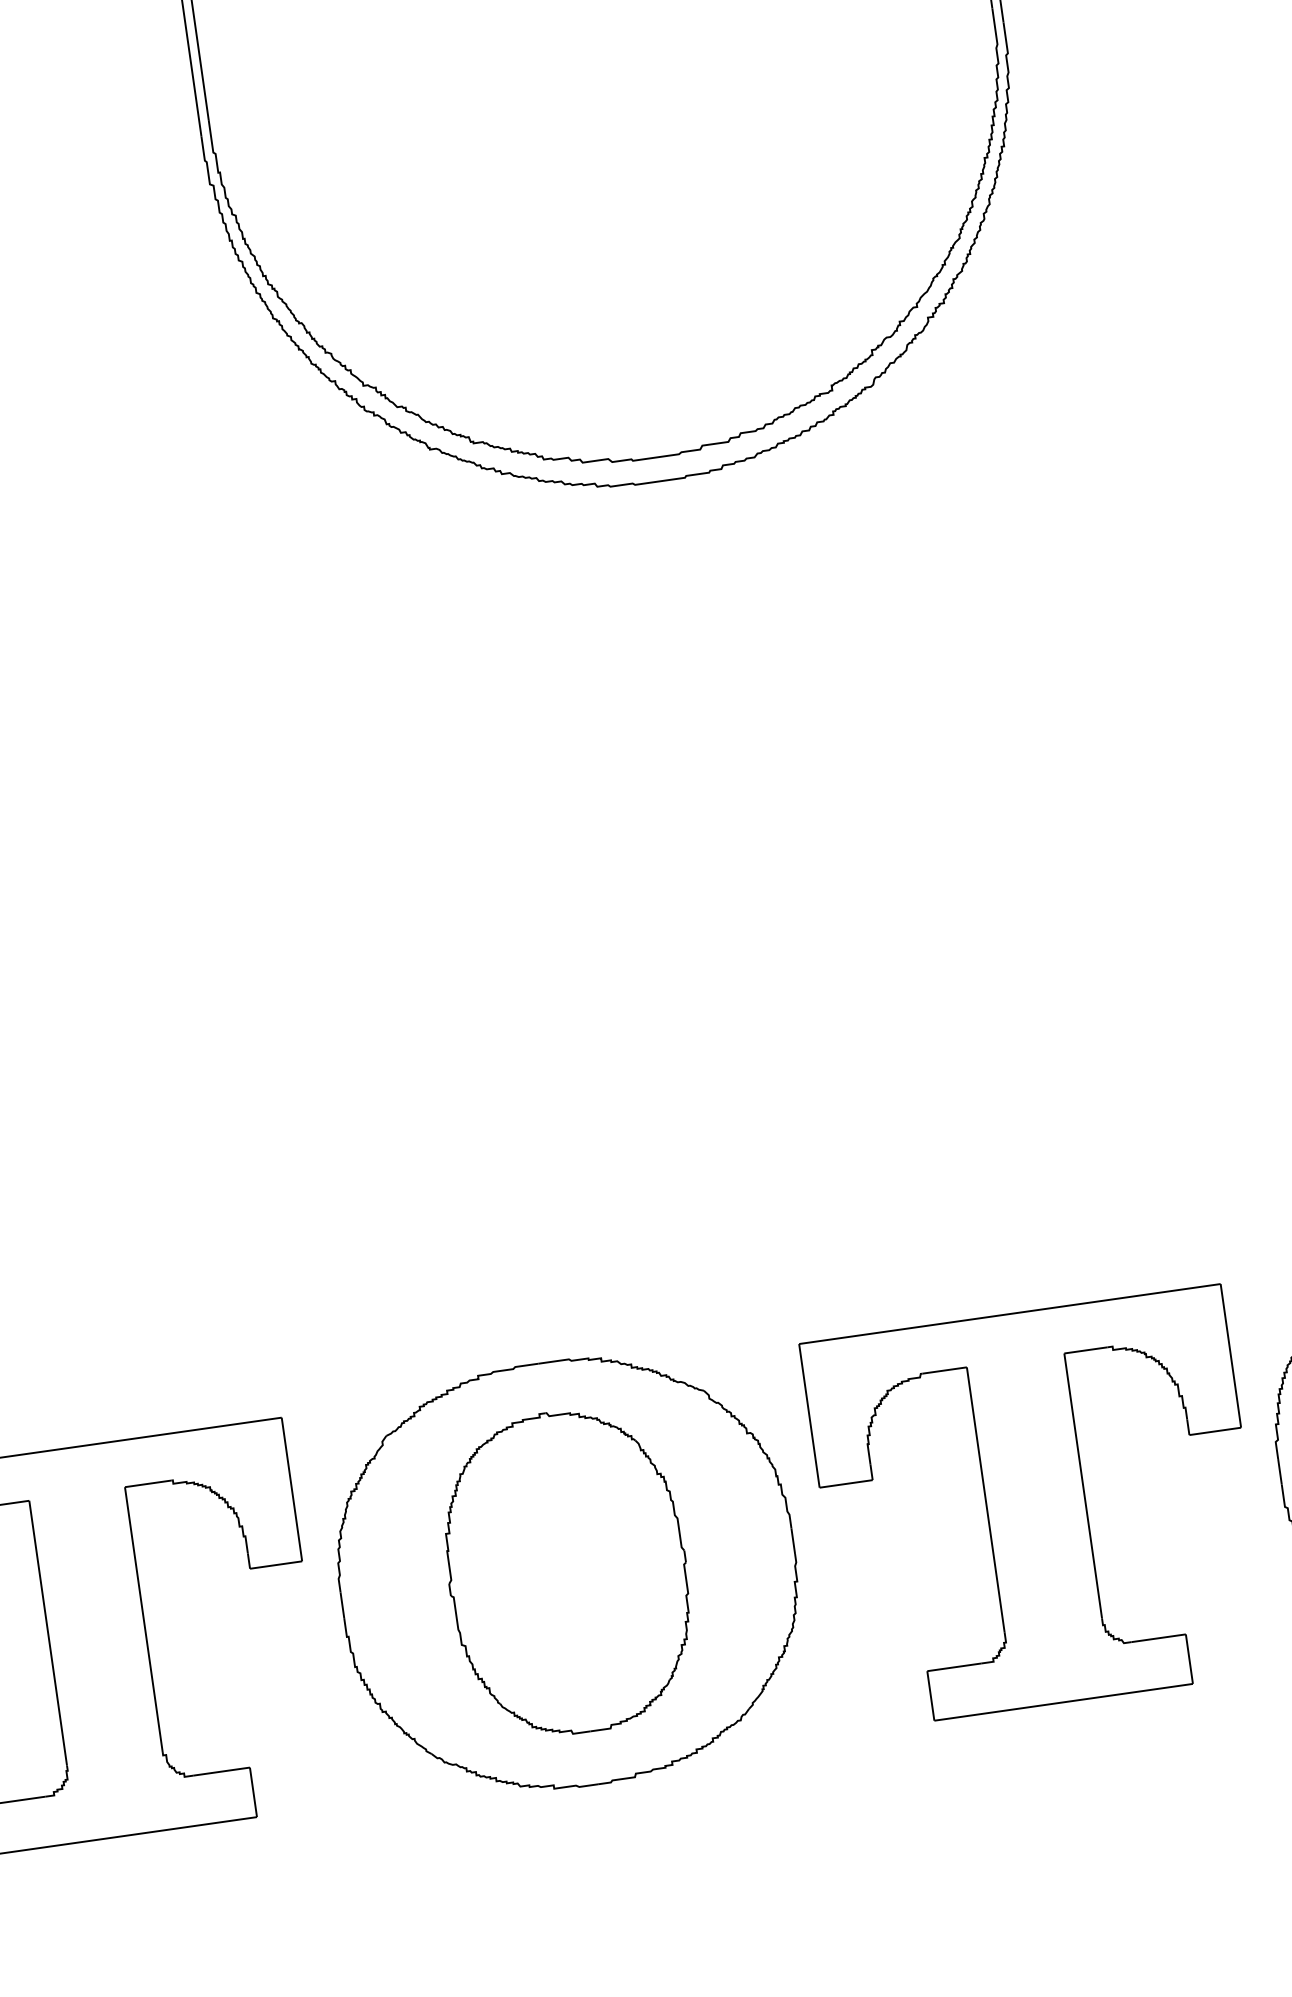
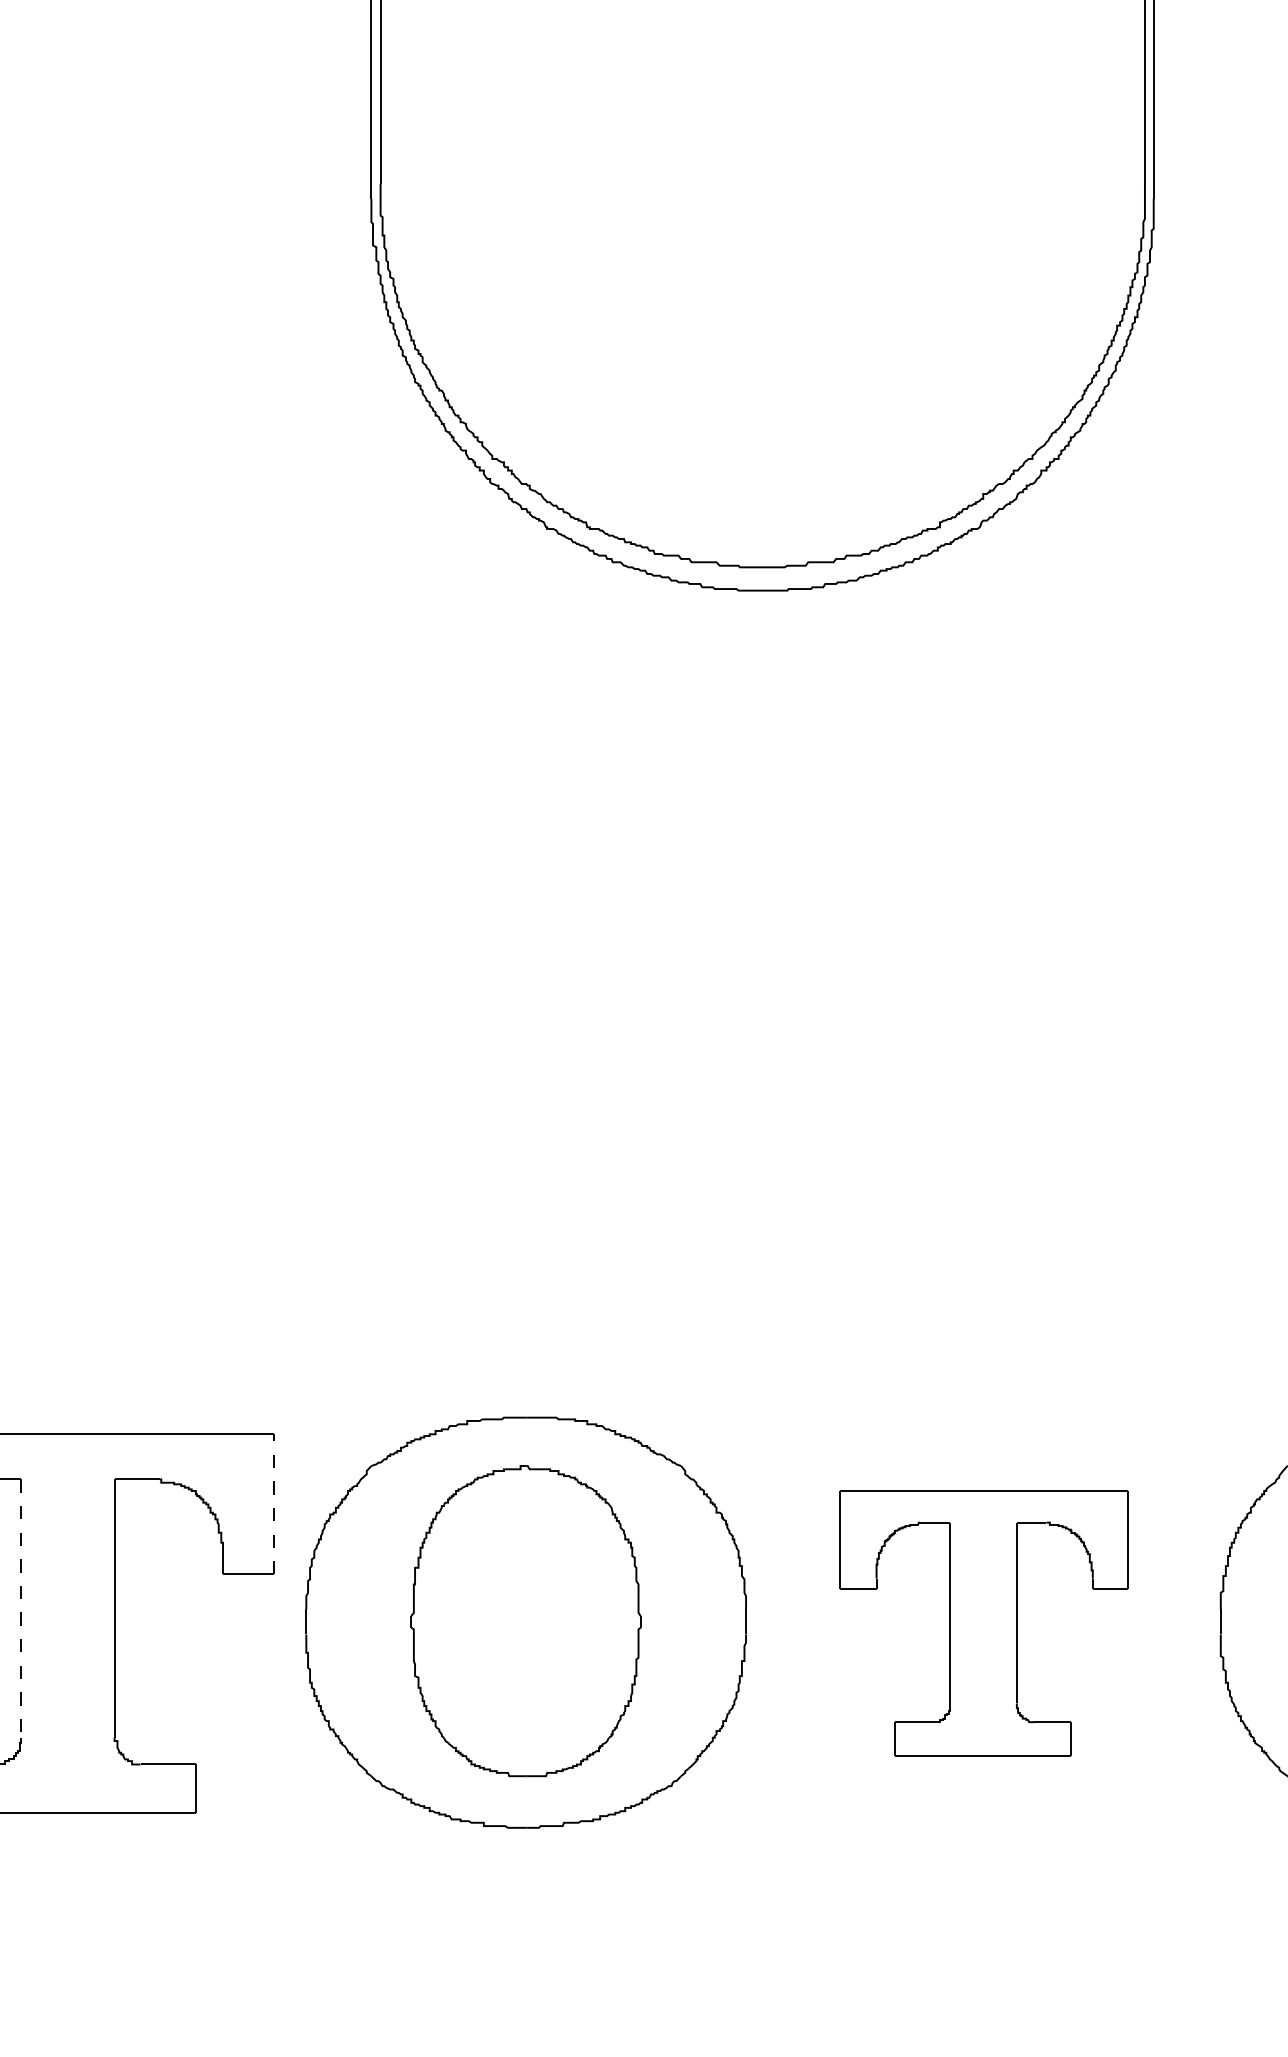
line: (291, 1488) -> (273, 1503), solid -> dashed
part: (1037, 1507) -> (984, 1623), size x0.7
line: (48, 1634) -> (21, 1609), solid -> dashed

